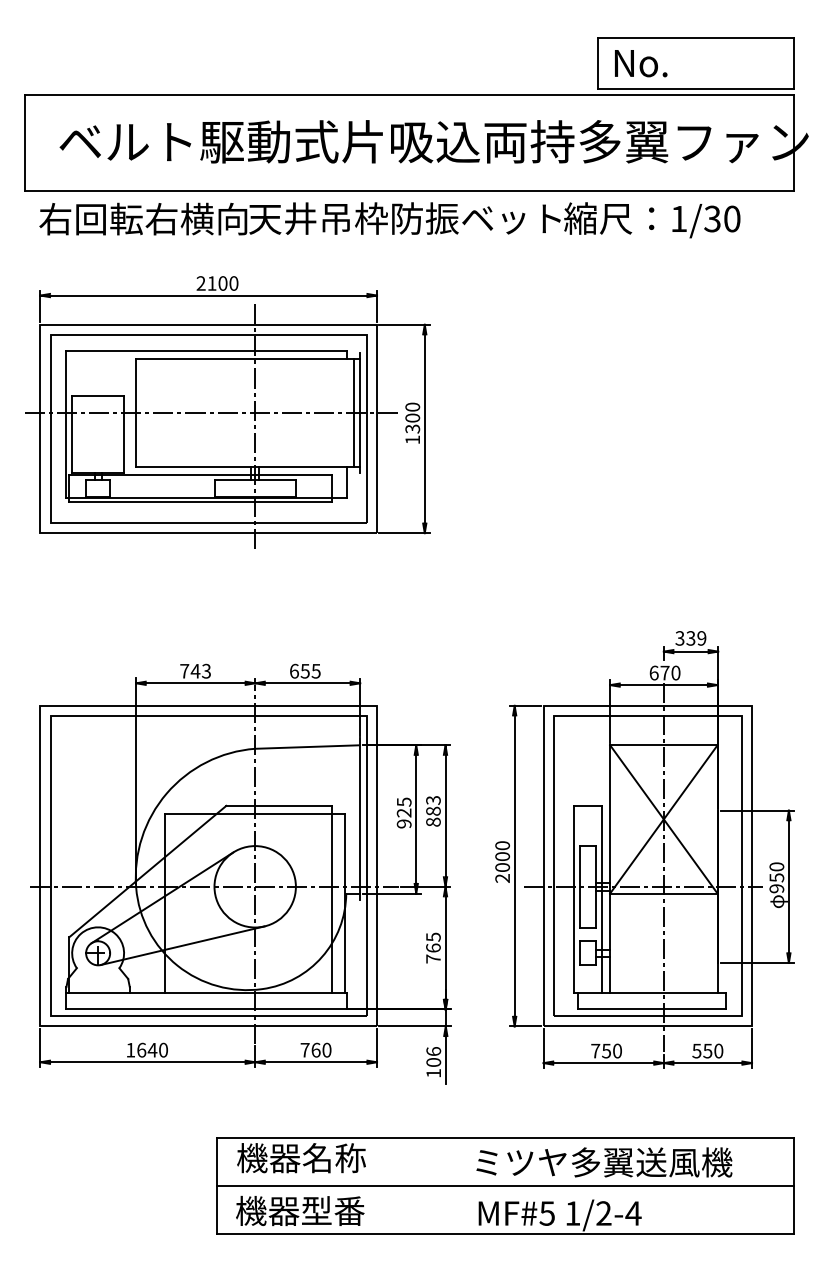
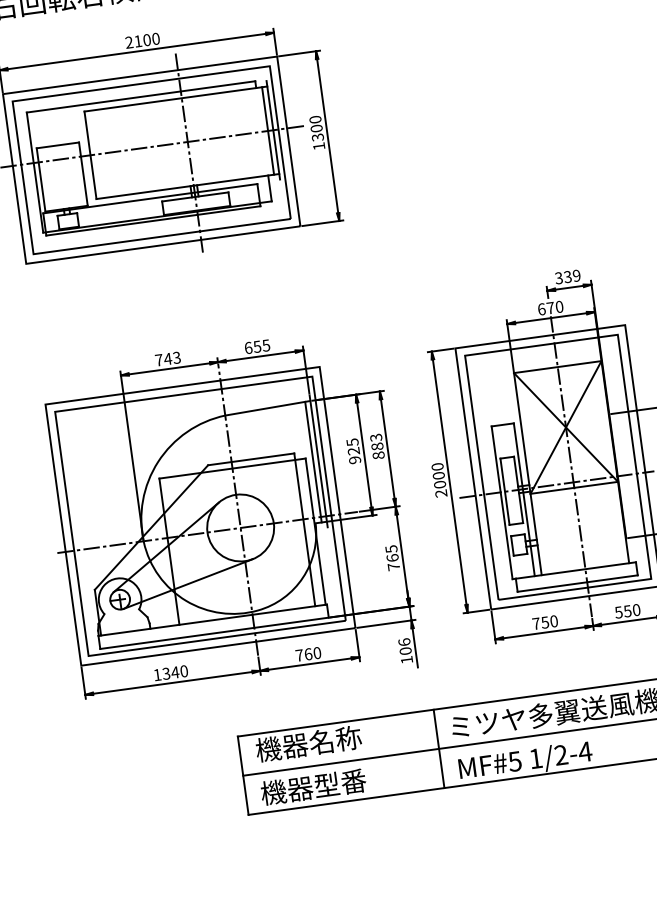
line: (353, 819) -> (313, 462), added
text: (141, 1049) -> (166, 673), 1640 -> 1340
line: (457, 1185) -> (438, 748), added

